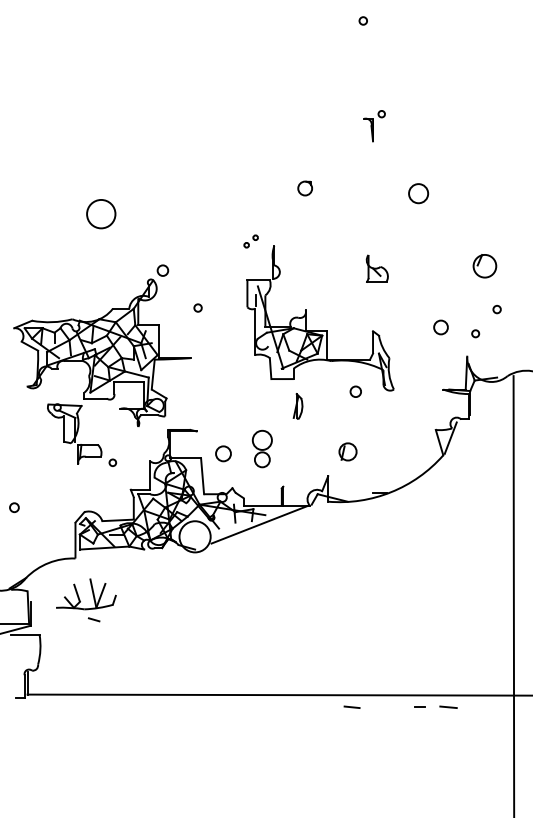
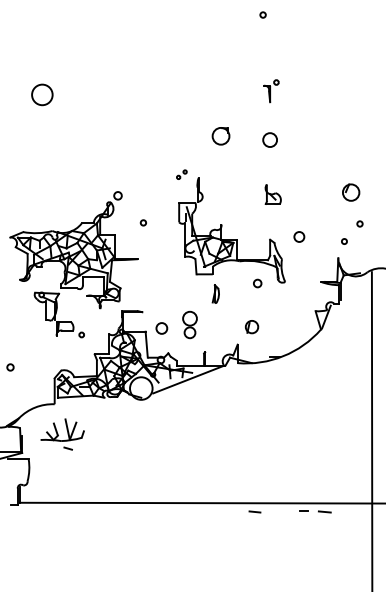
part: (304, 188) -> (220, 136), size x1.67
circle: (417, 192) -> (269, 139), moved
circle: (101, 213) -> (42, 94), moved
circle: (441, 326) -> (299, 236), moved

